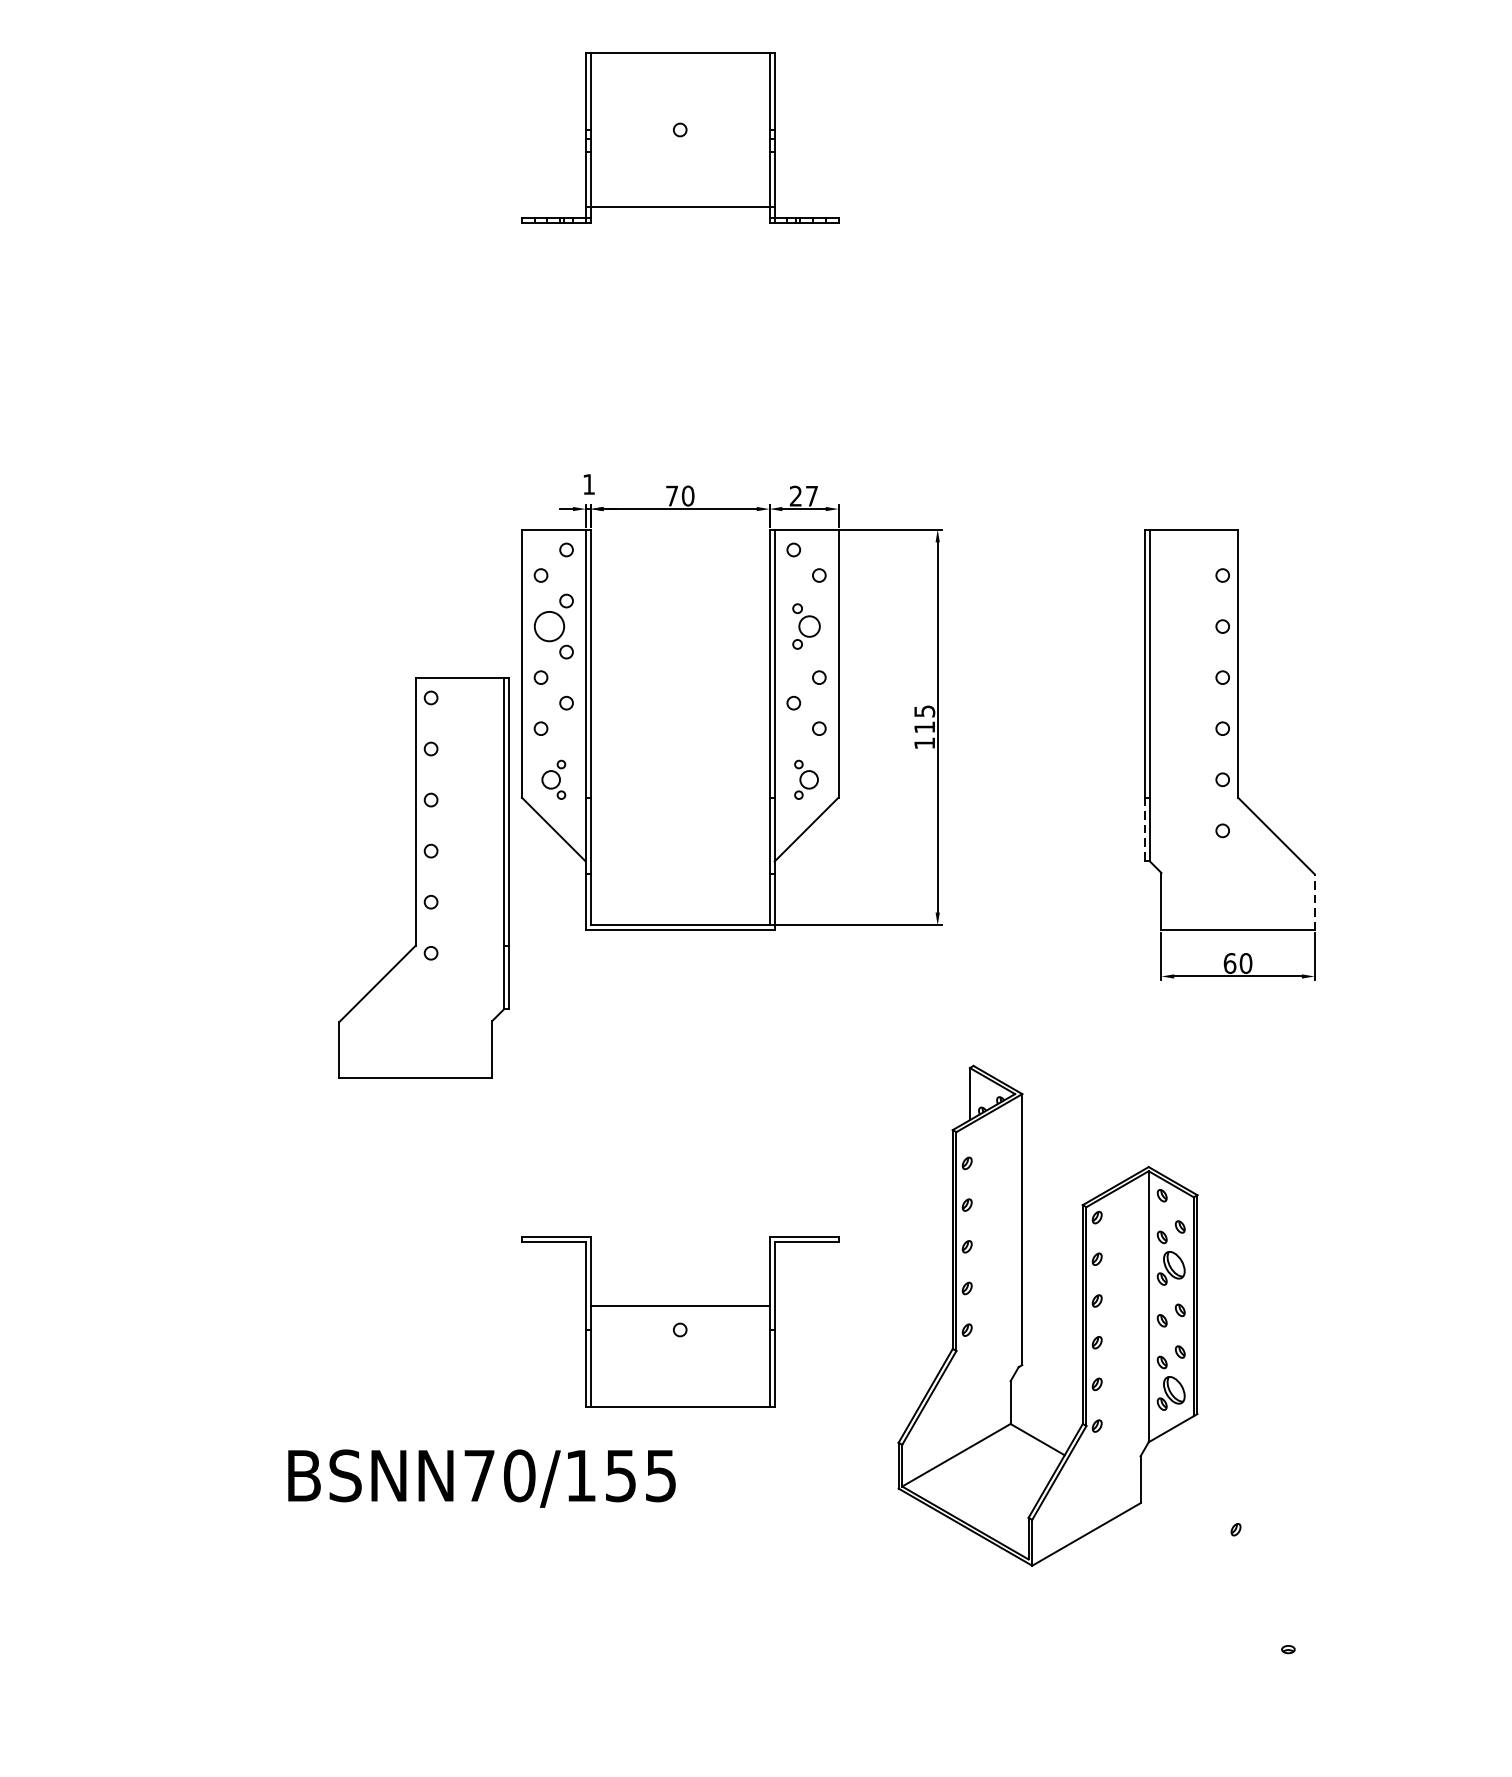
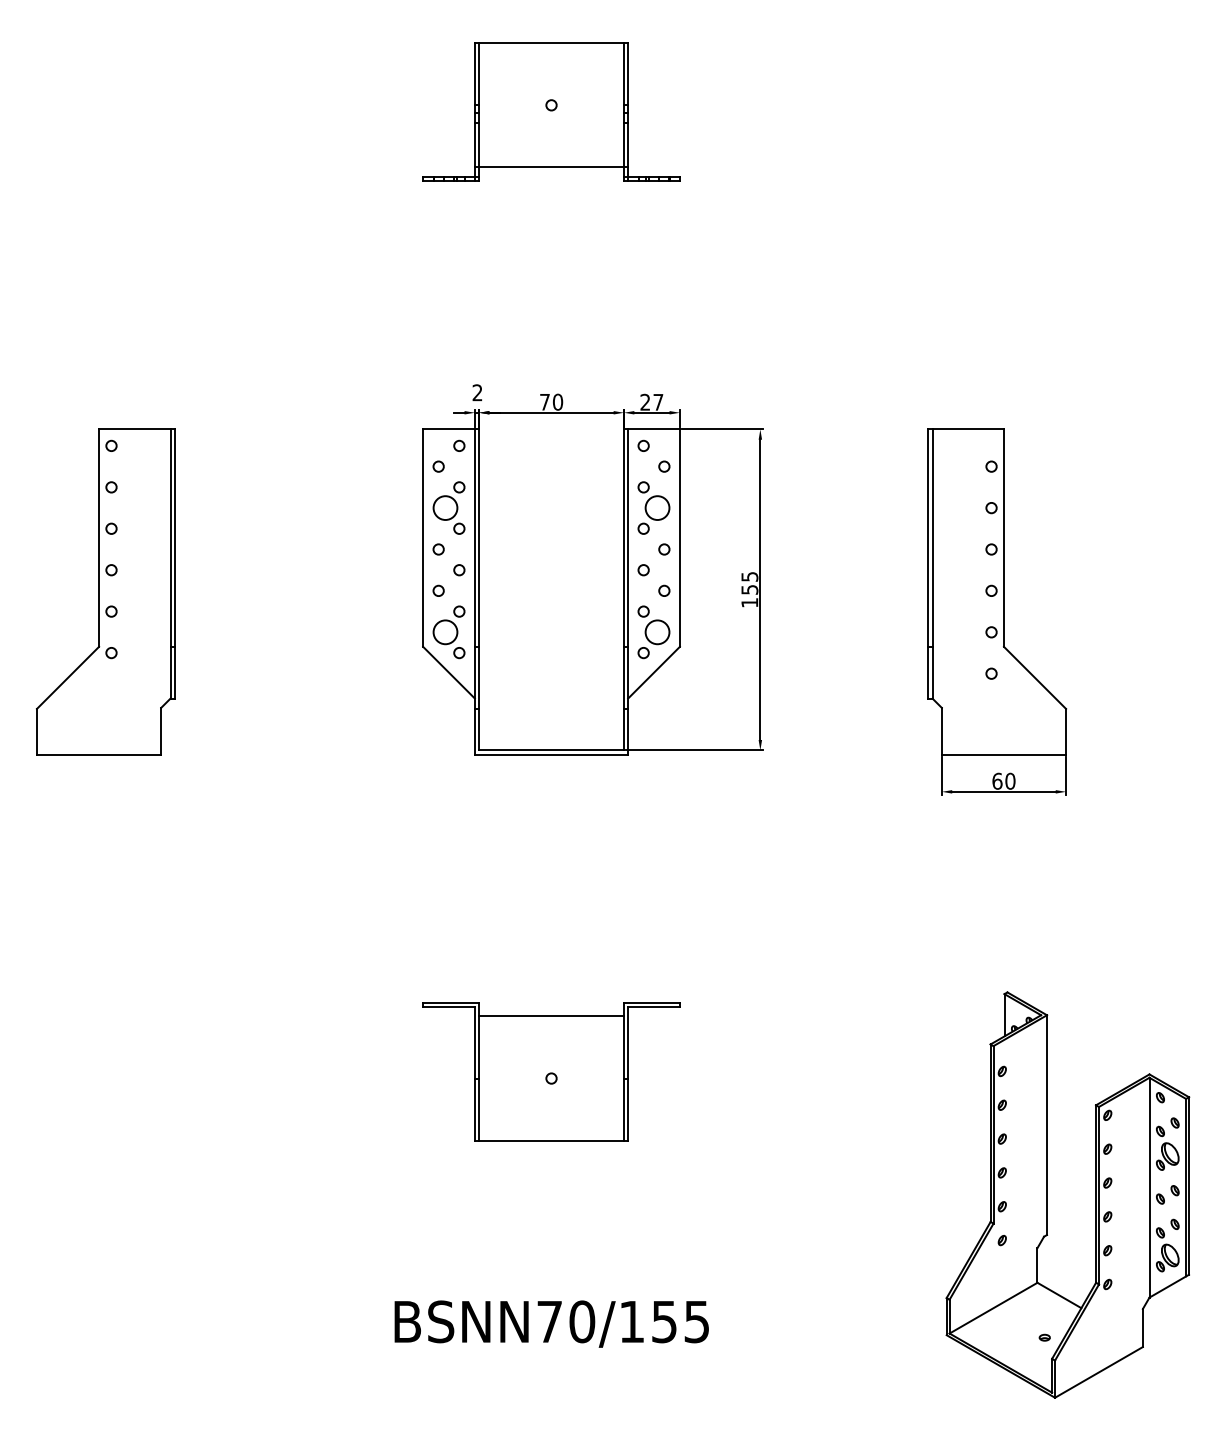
text: (588, 484) -> (477, 392), 1 -> 2
part: (805, 625) -> (653, 507), size x1.43
text: (924, 726) -> (749, 589), 115 -> 155
part: (553, 779) -> (448, 632), size x1.67
part: (805, 779) -> (653, 632), size x1.67
line: (1145, 829) -> (928, 672), dashed -> solid
part: (423, 877) -> (105, 591), moved
line: (1315, 902) -> (1066, 731), dashed -> solid
line: (680, 1306) -> (551, 1016), moved
part: (1022, 1315) -> (1047, 1194), moved
text: (481, 1477) -> (551, 1323), moved

